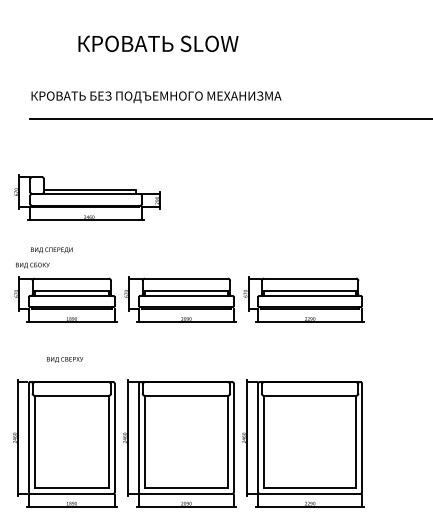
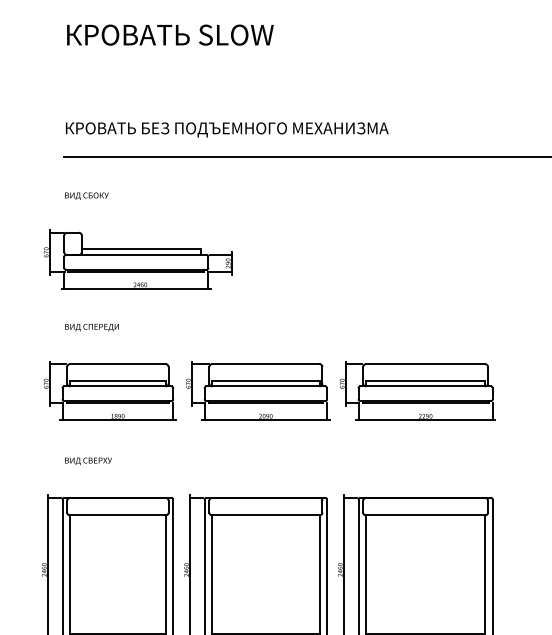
text: (158, 43) -> (170, 34), moved
text: (32, 265) -> (86, 196), moved
text: (65, 359) -> (89, 460), moved

